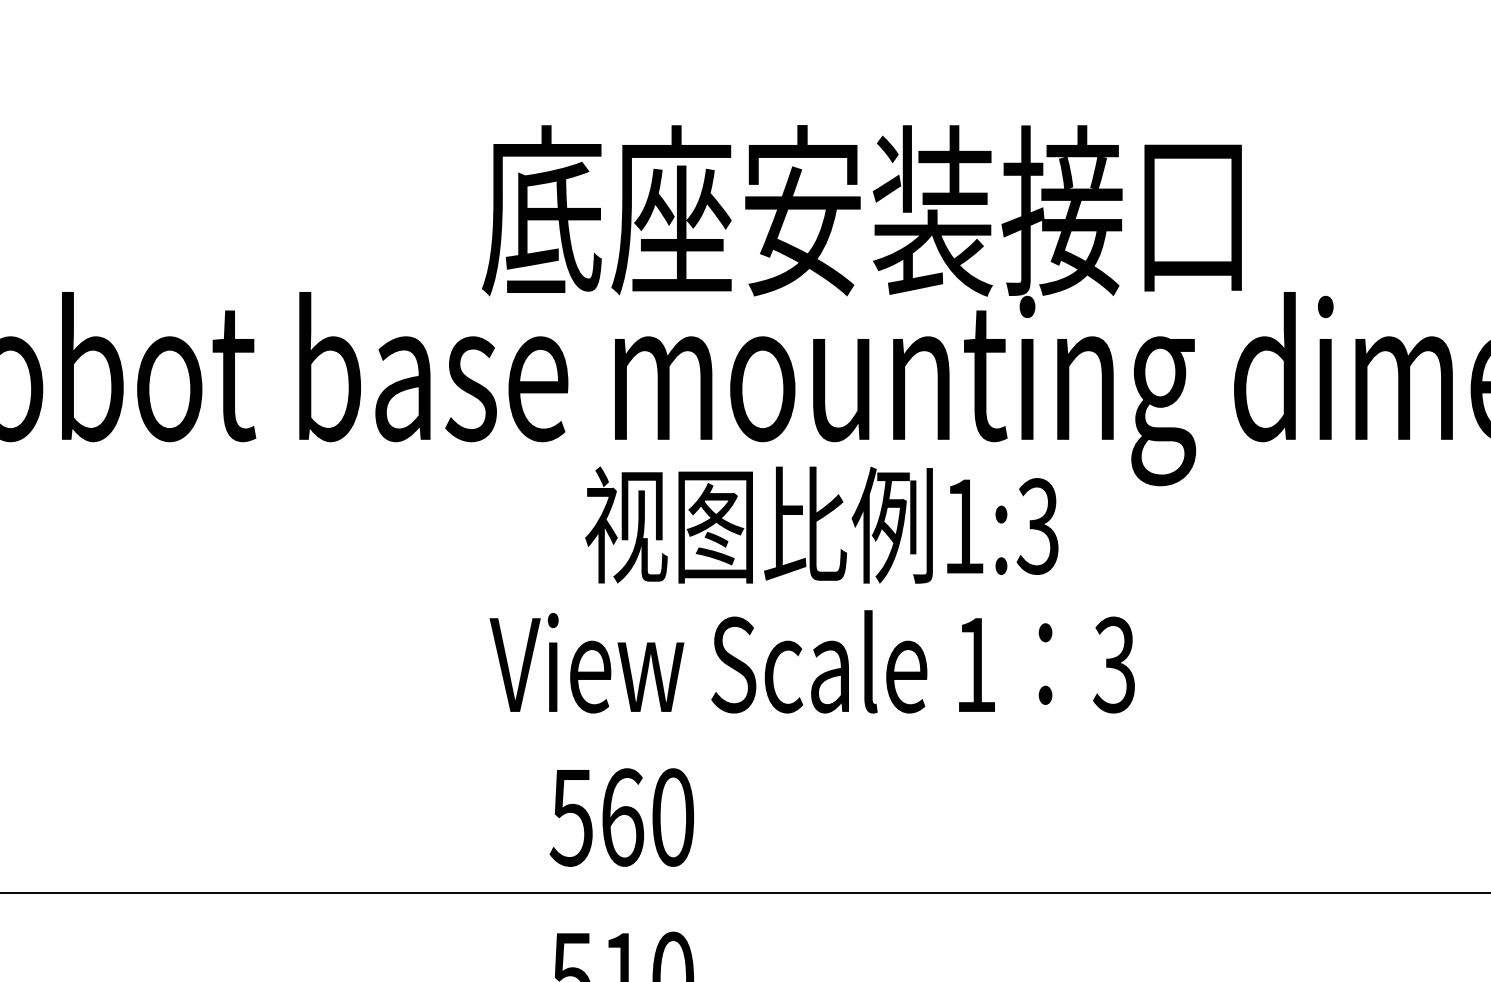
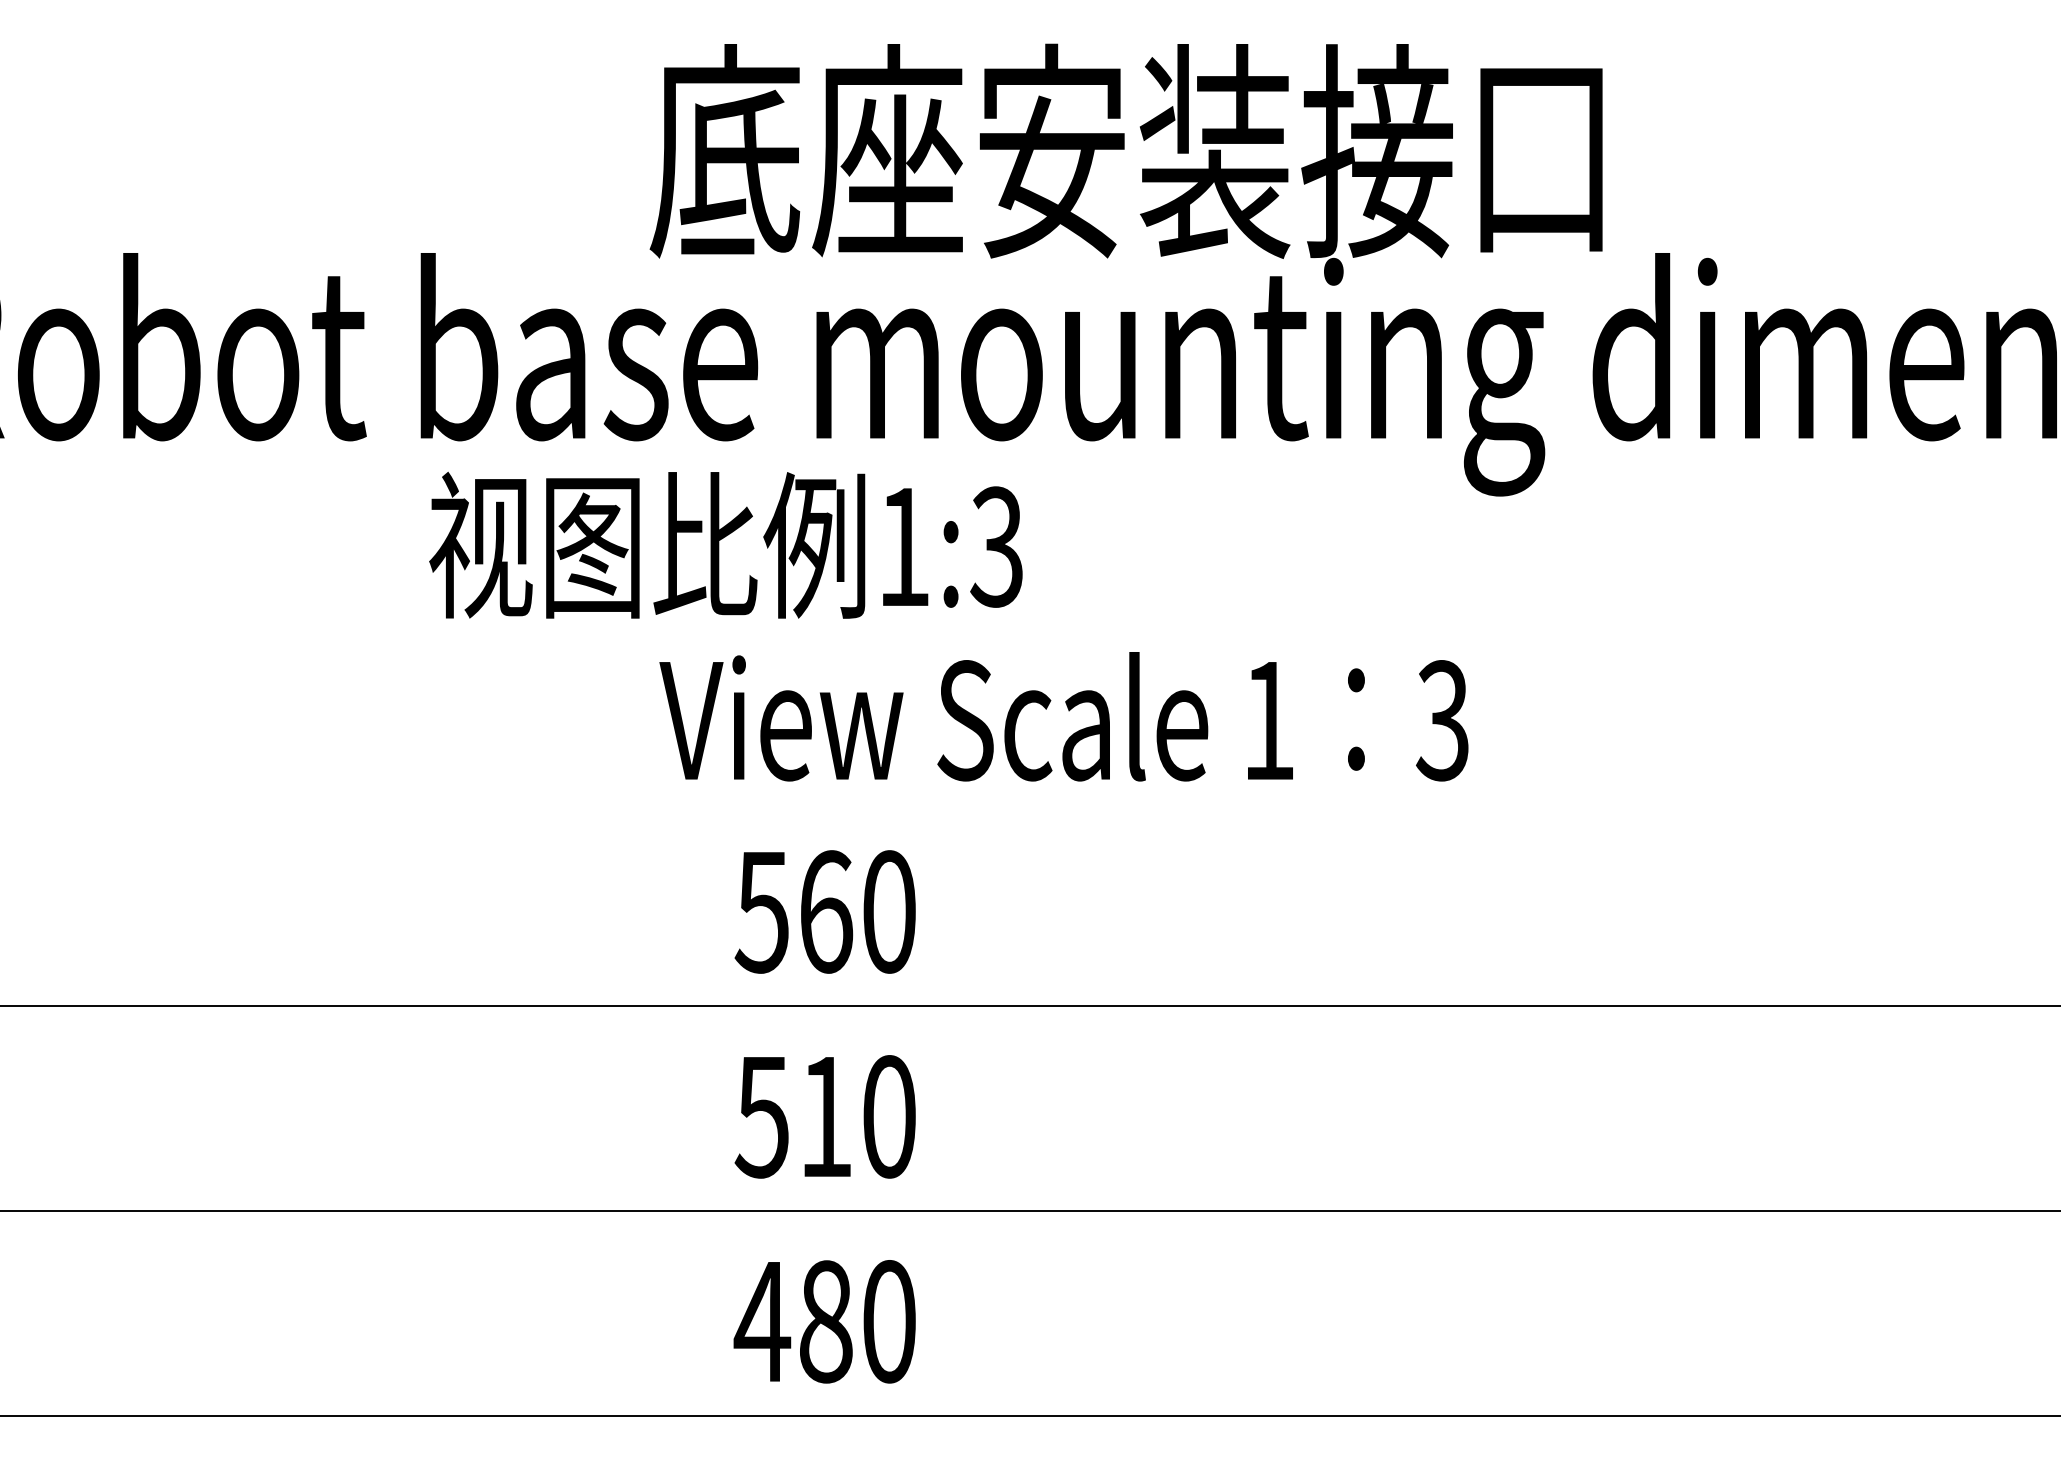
text: (821, 524) -> (725, 544), moved

